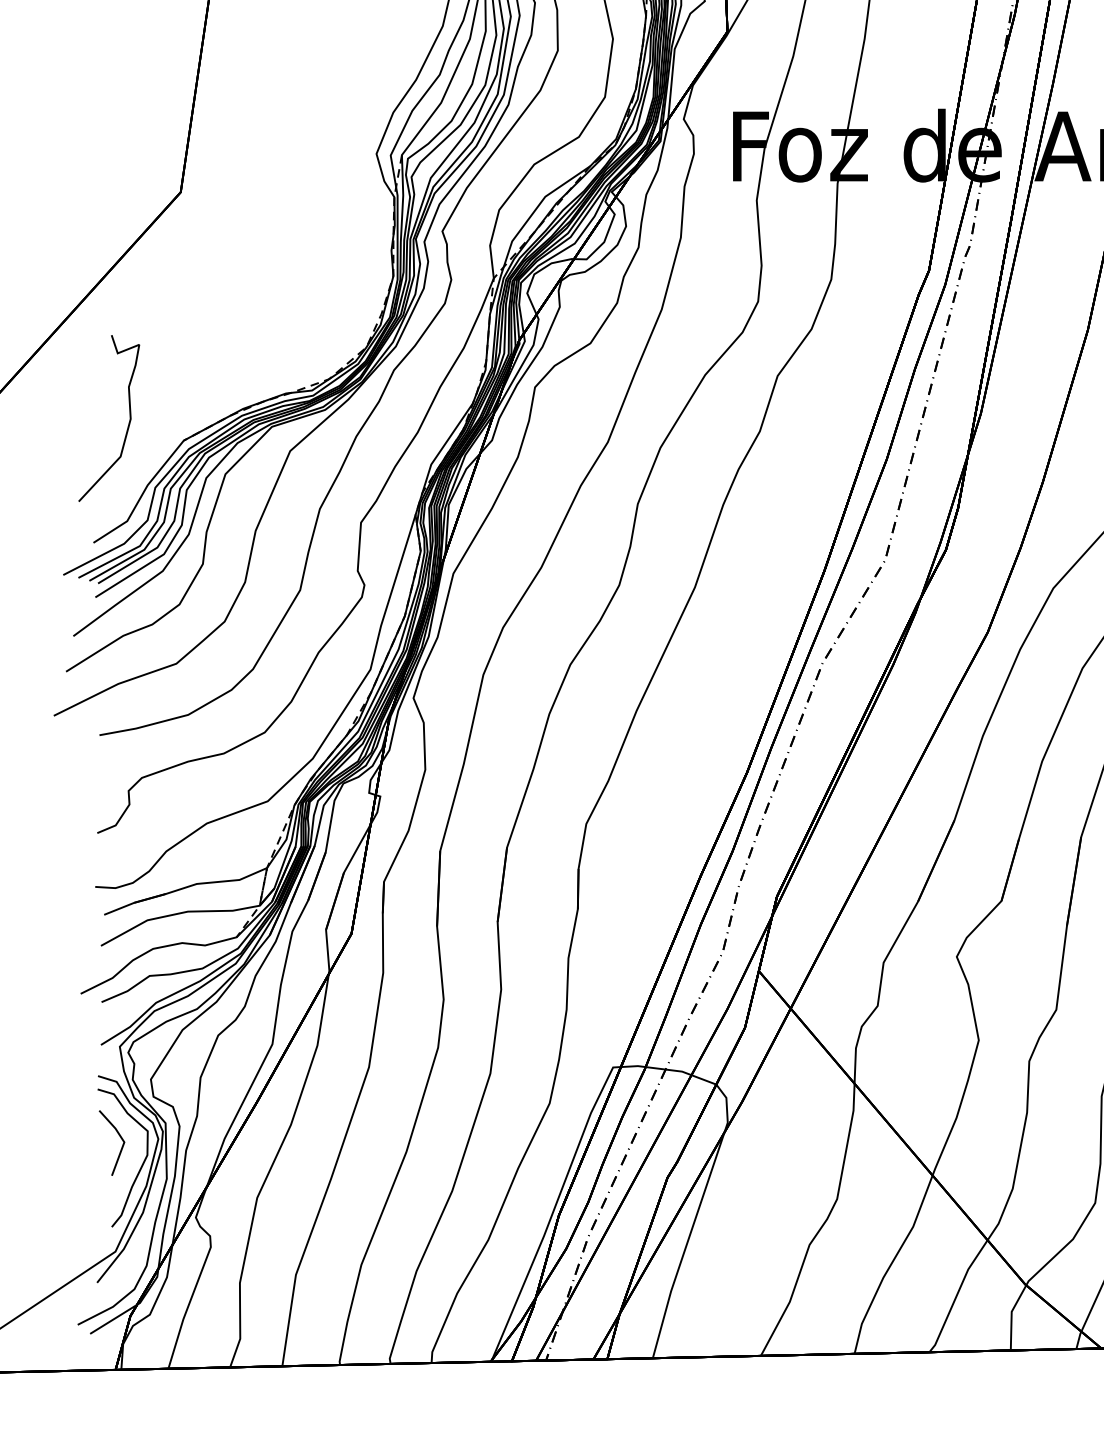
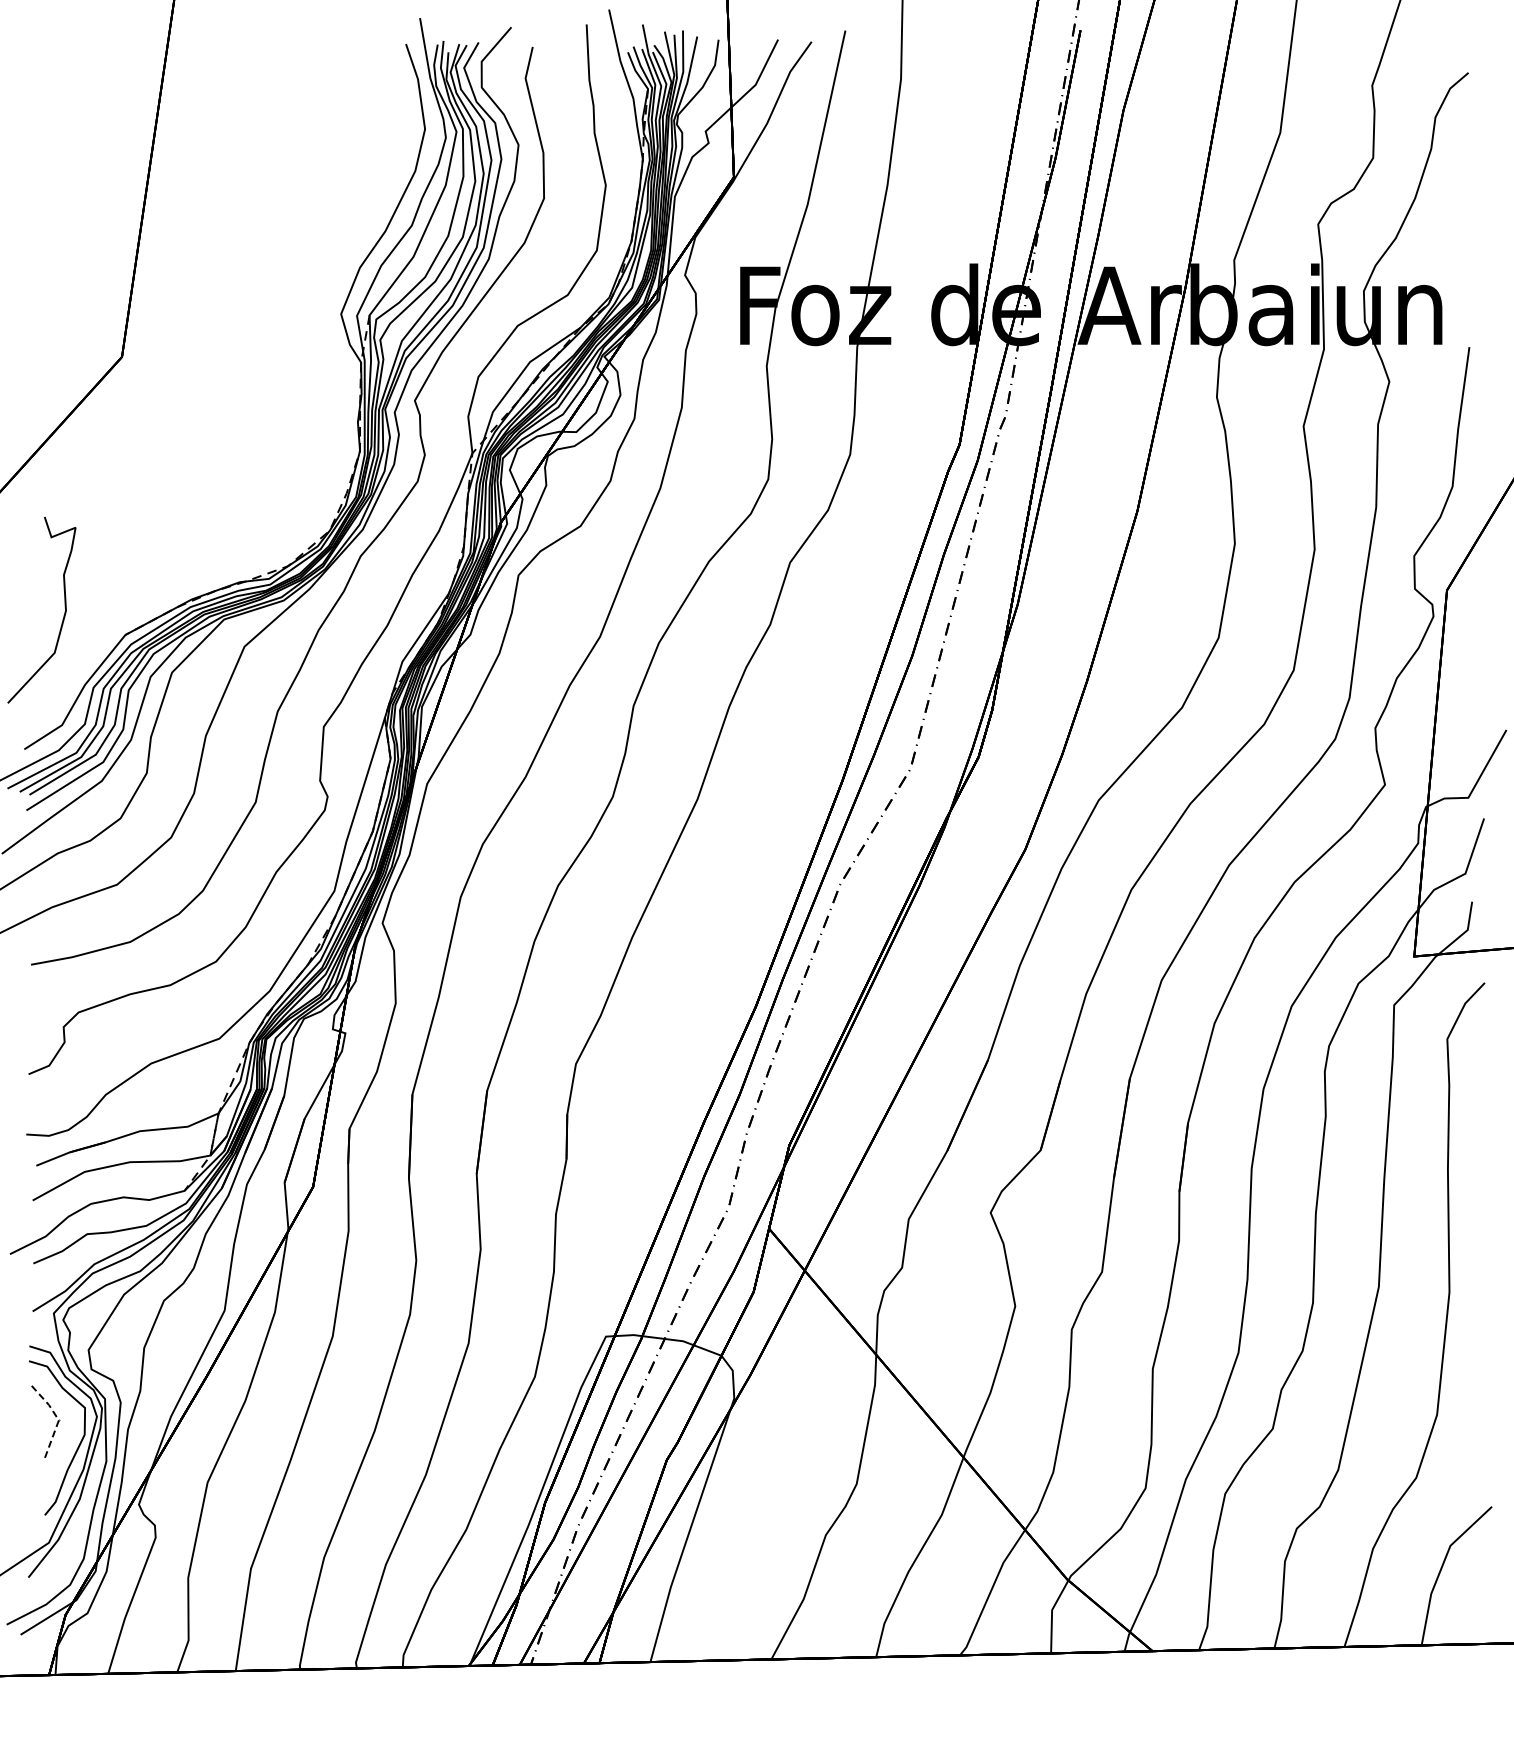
line: (122, 1139) -> (56, 1417), solid -> dashed

